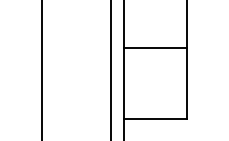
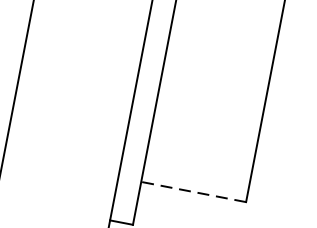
line: (155, 47) -> (216, 72), removed
line: (154, 118) -> (192, 191), solid -> dashed

